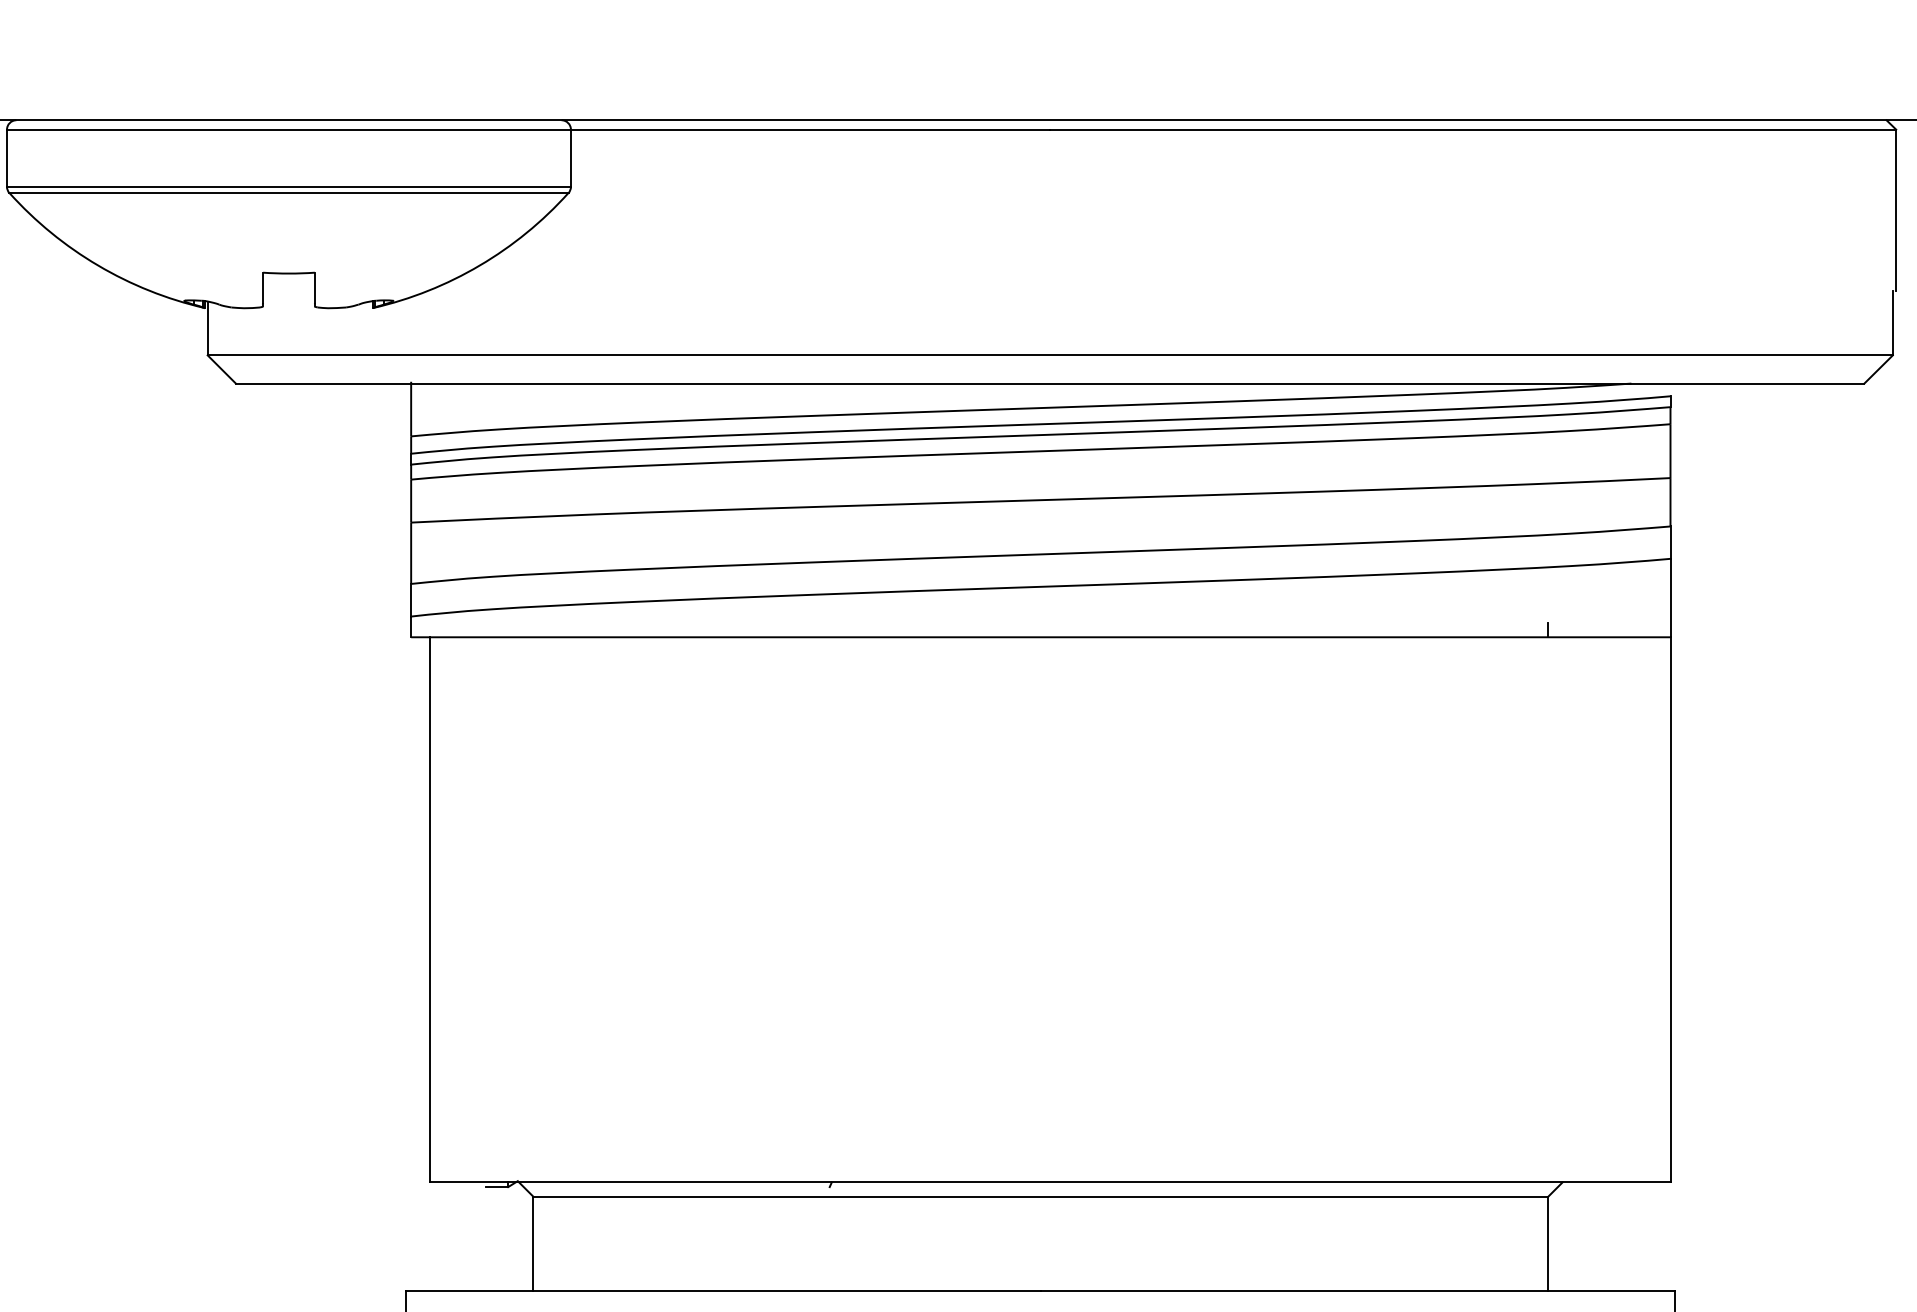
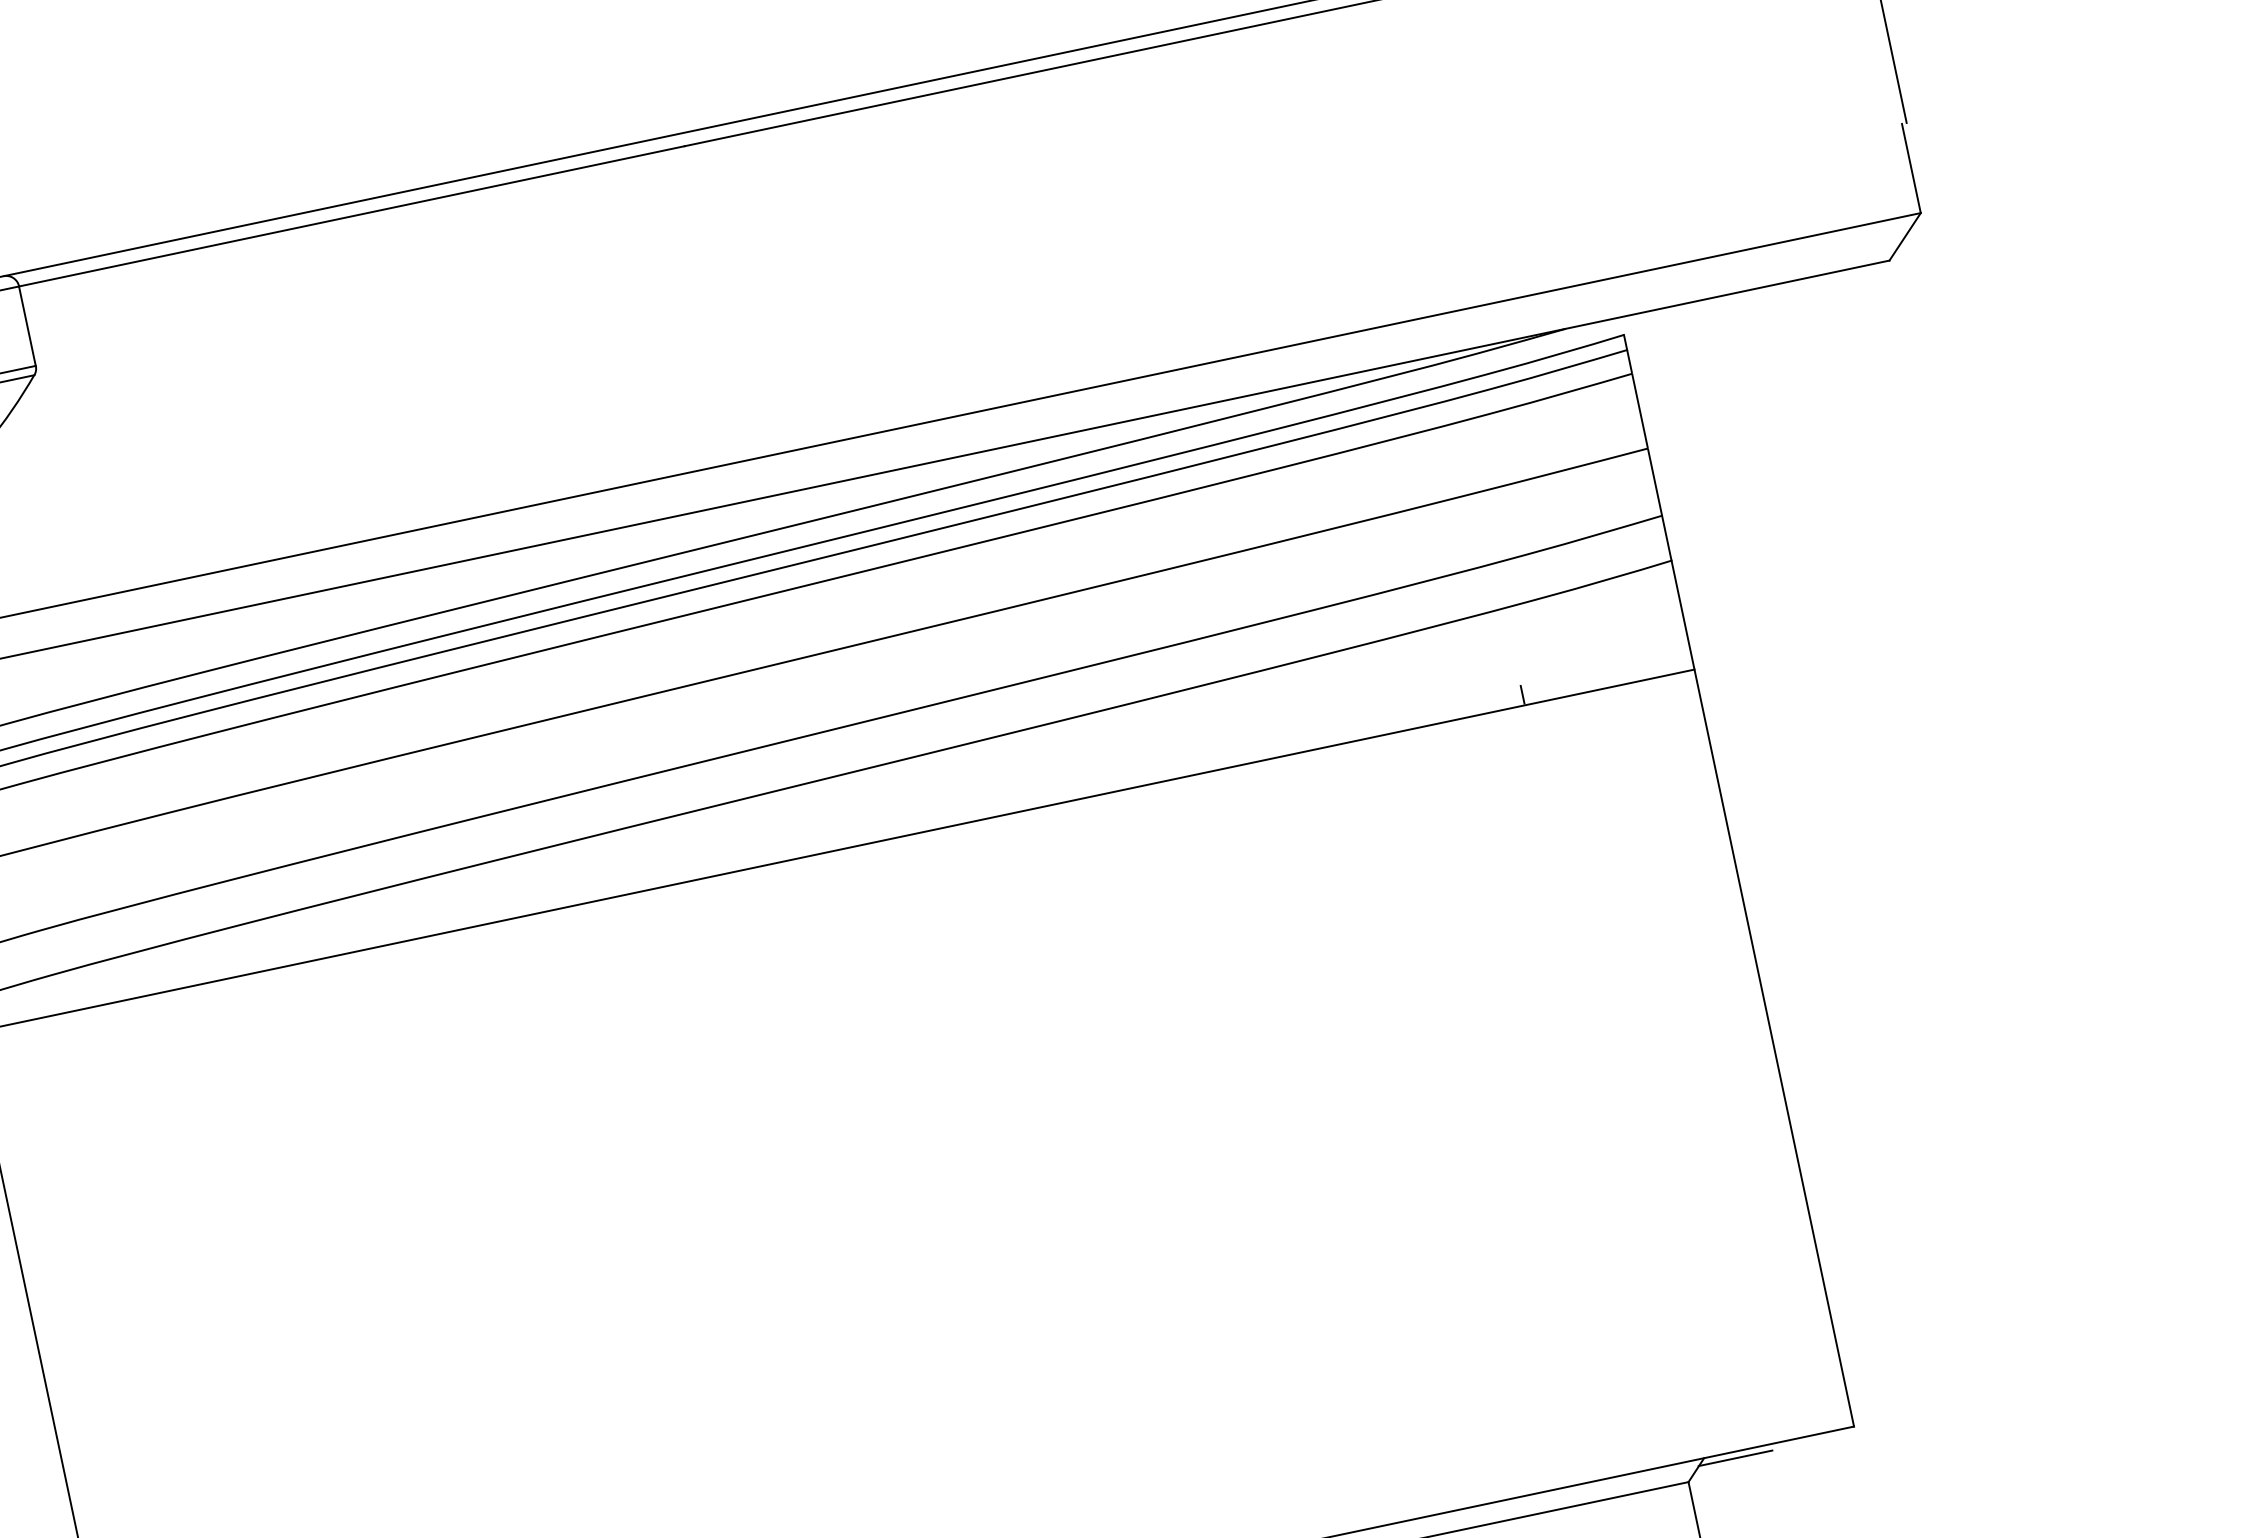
line: (1583, 1187) -> (1734, 1459), added

